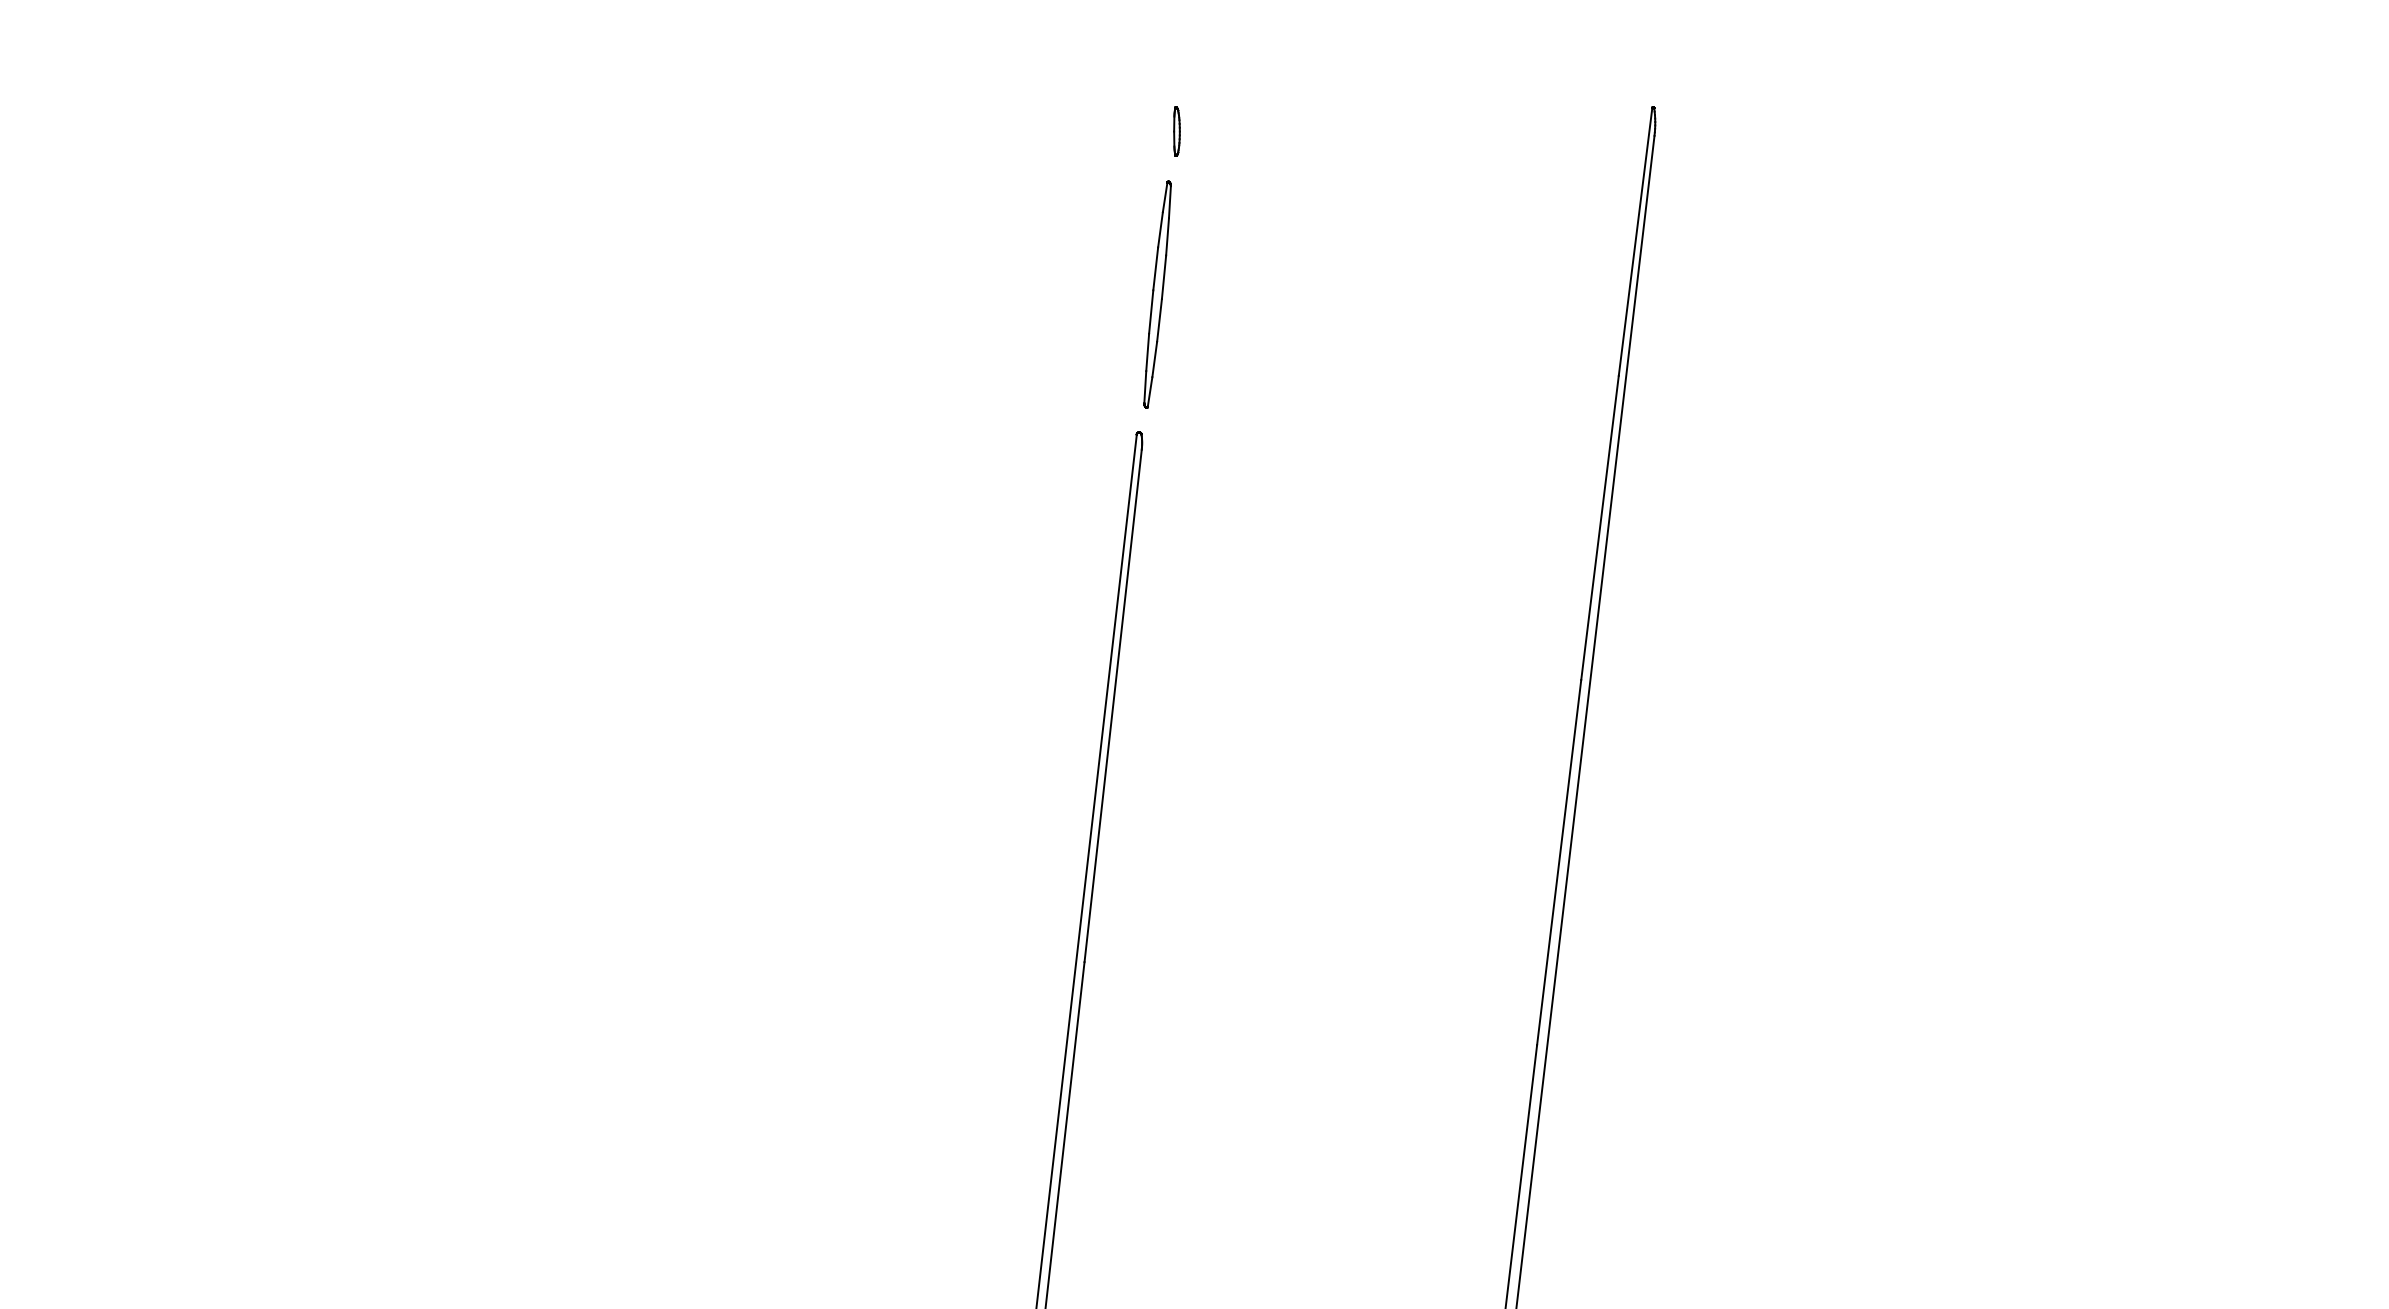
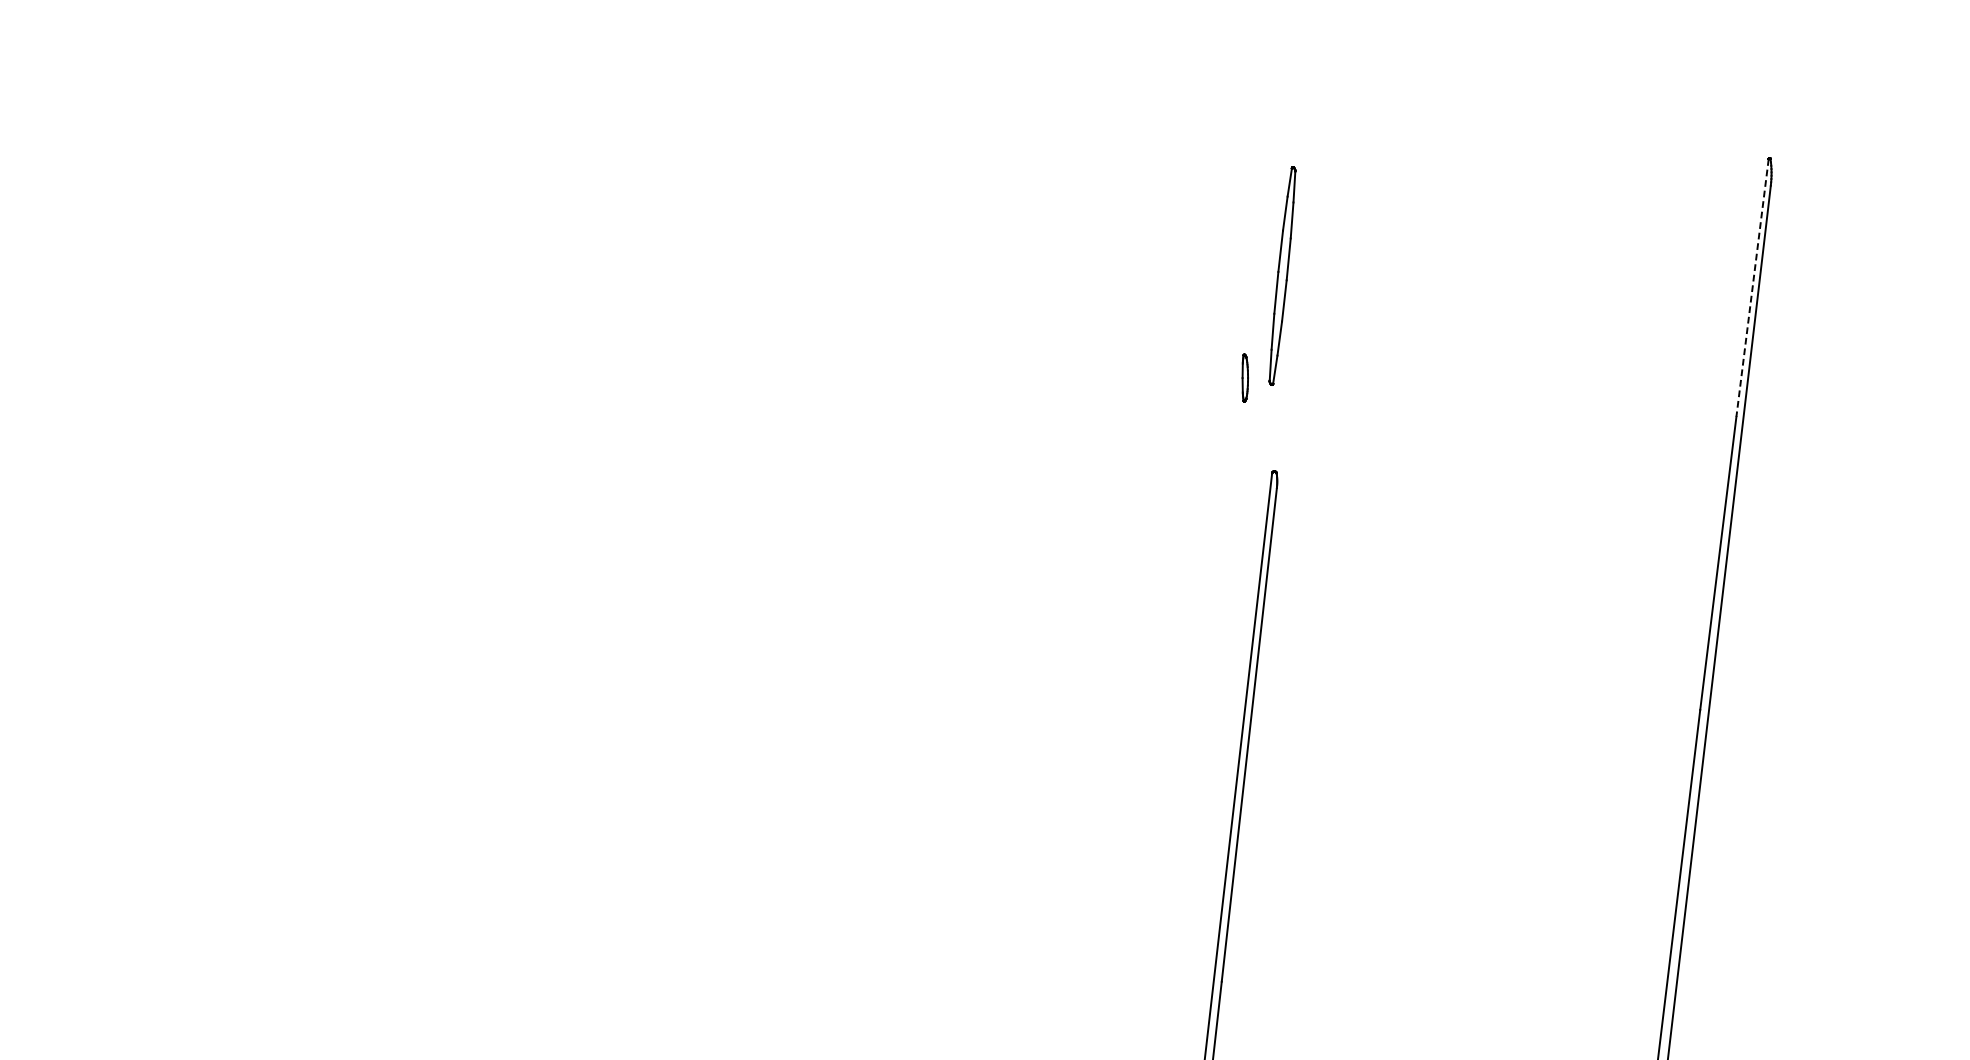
part: (1176, 131) -> (1244, 378), moved
line: (1635, 242) -> (1752, 288), solid -> dashed
part: (1157, 294) -> (1282, 275), moved

